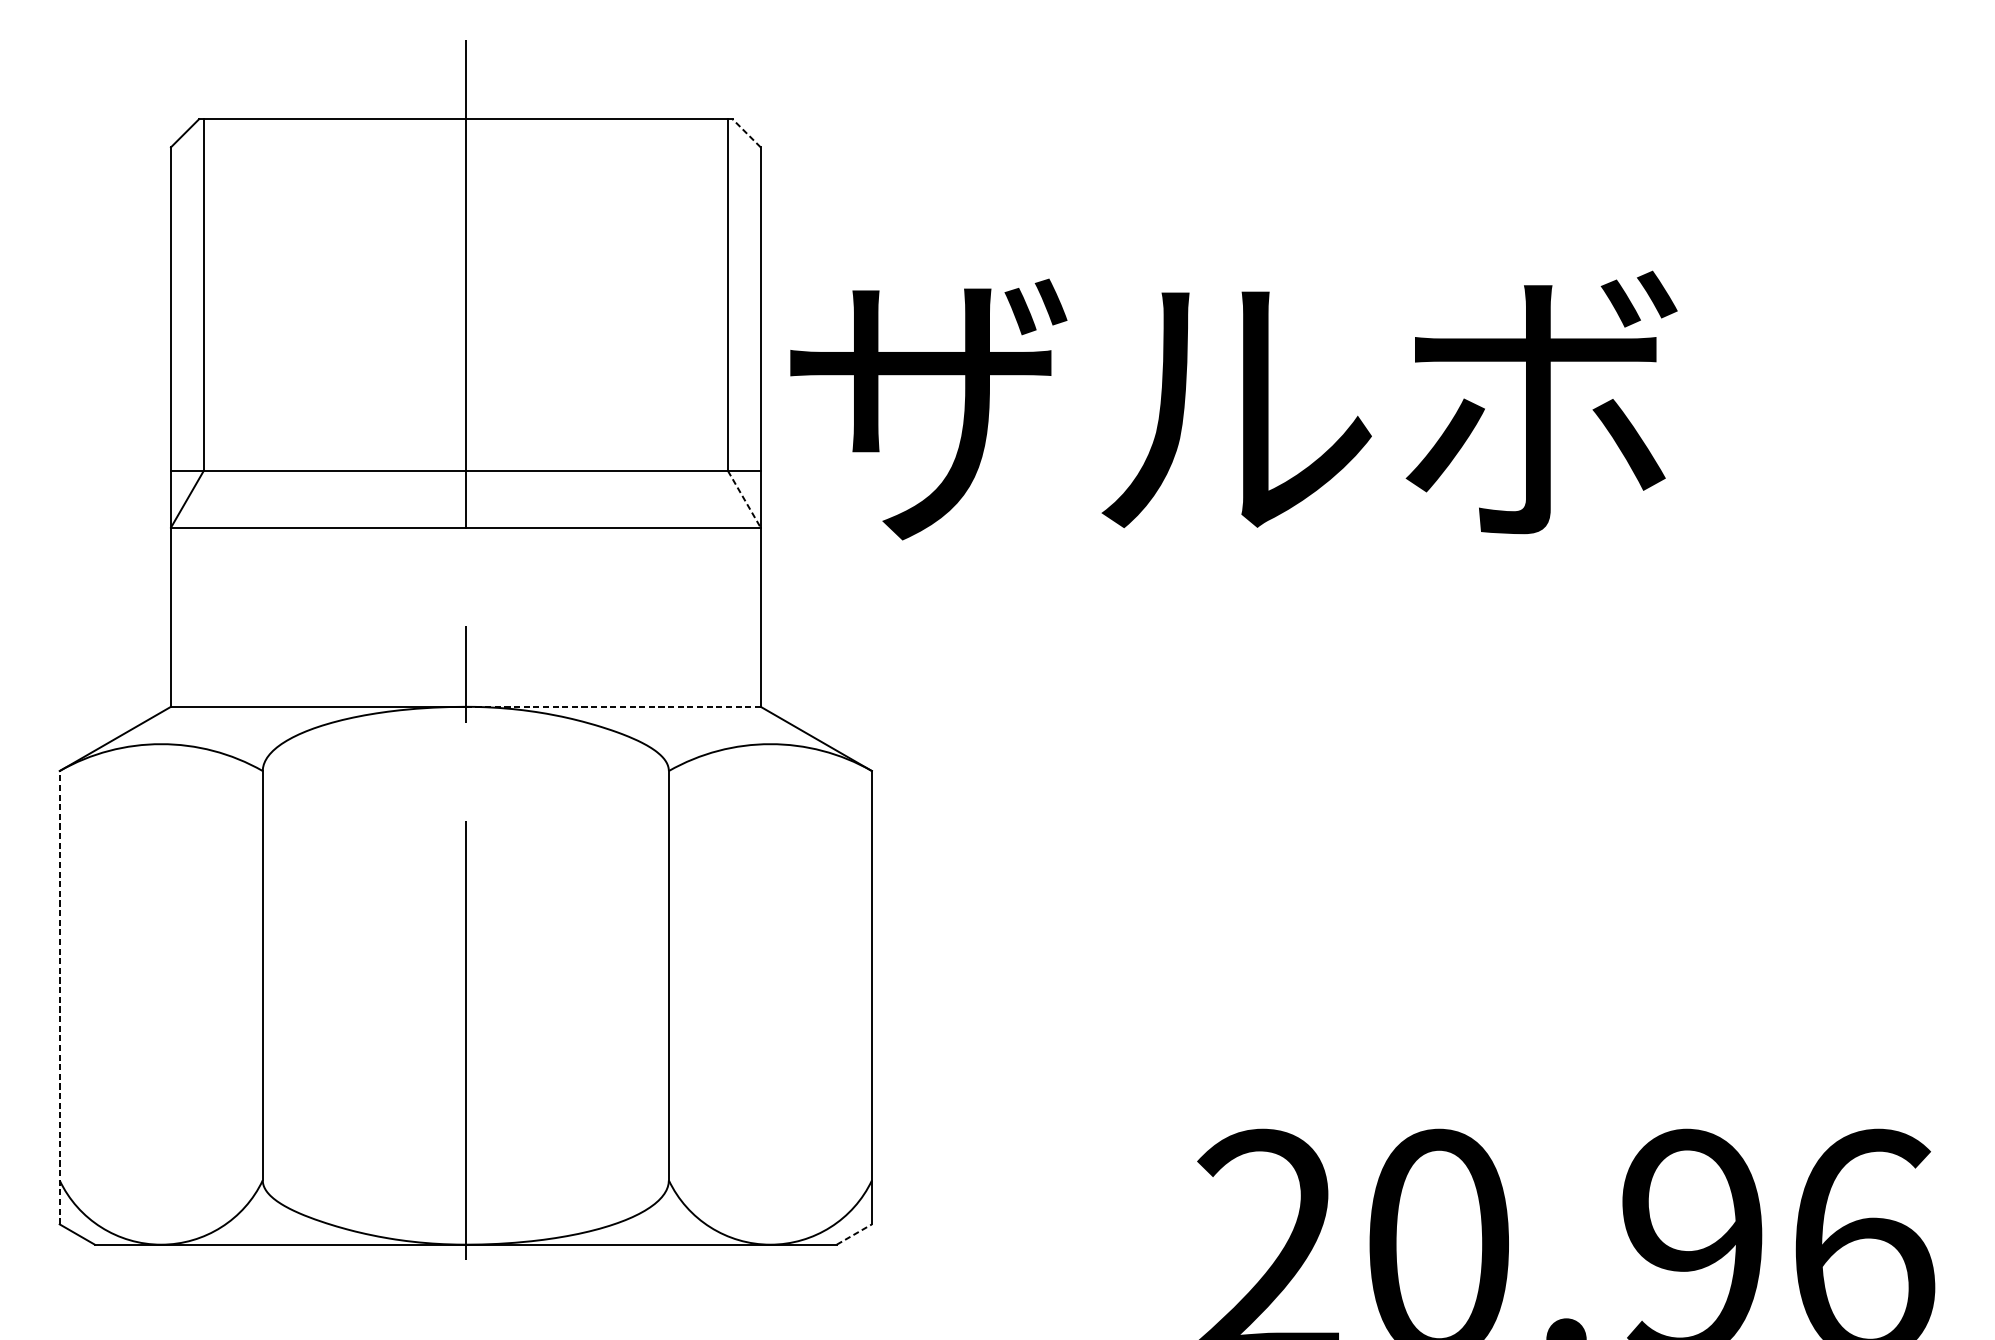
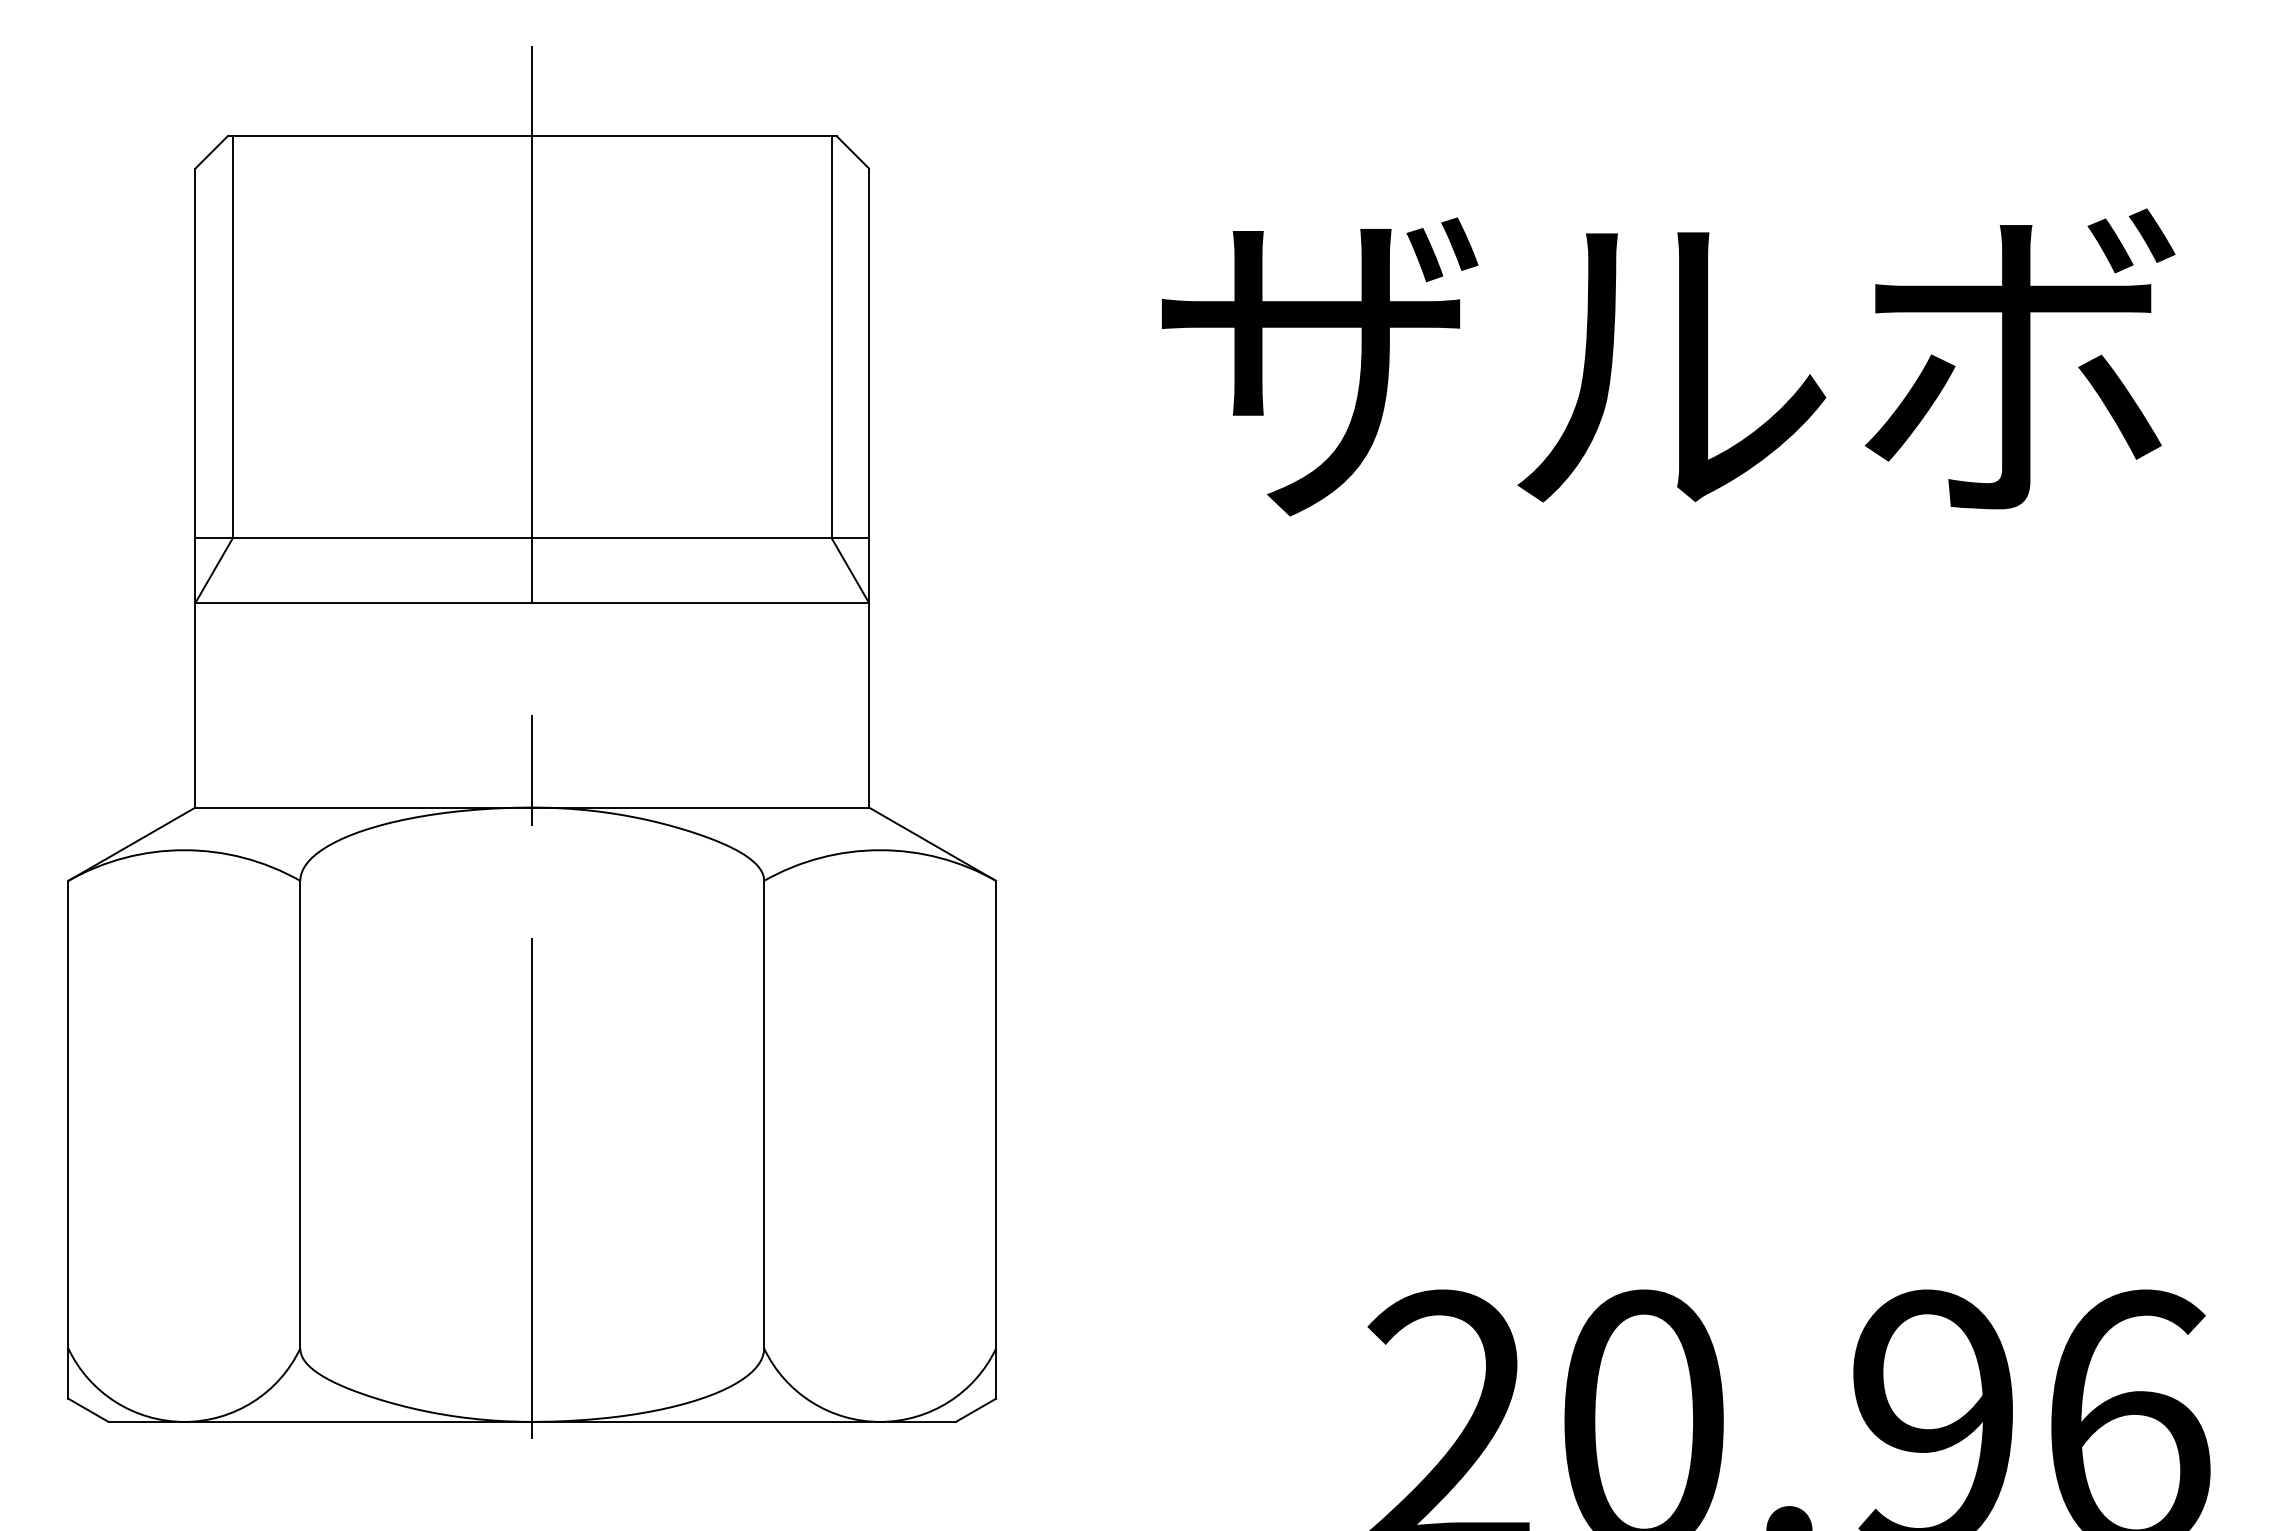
line: (746, 133) -> (852, 152), dashed -> solid
text: (1233, 405) -> (1668, 362), moved
line: (744, 499) -> (850, 570), dashed -> solid
line: (614, 706) -> (701, 807), dashed -> solid
line: (59, 997) -> (68, 1139), dashed -> solid
line: (854, 1234) -> (976, 1410), dashed -> solid

